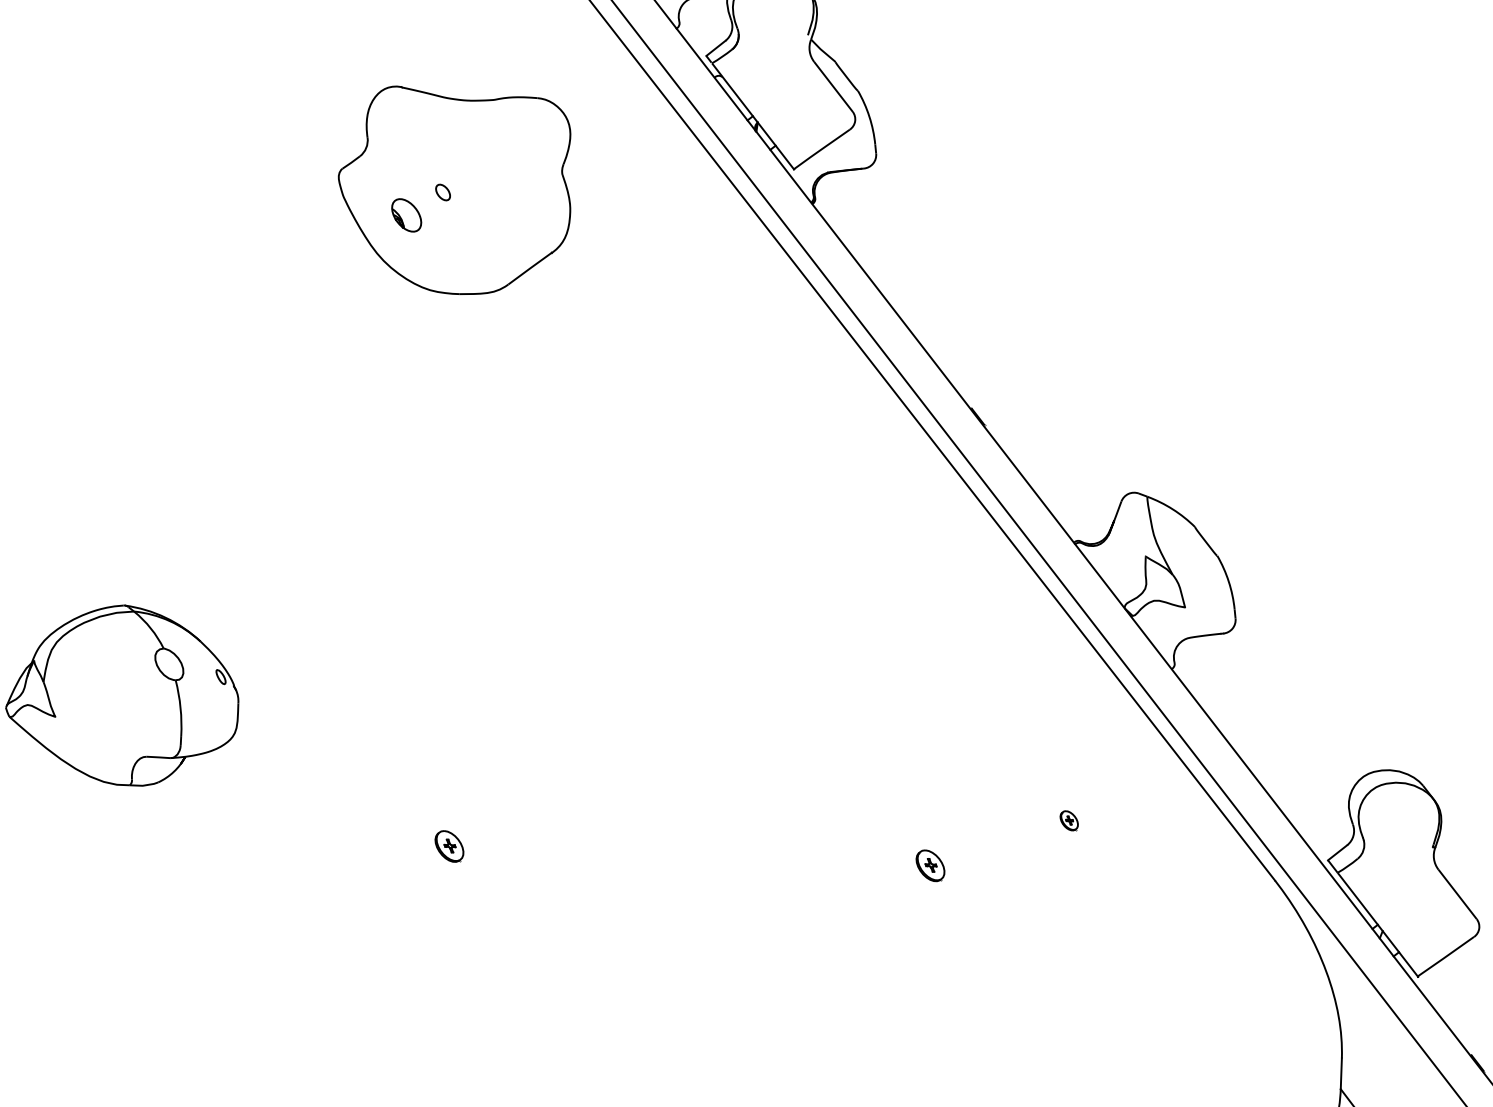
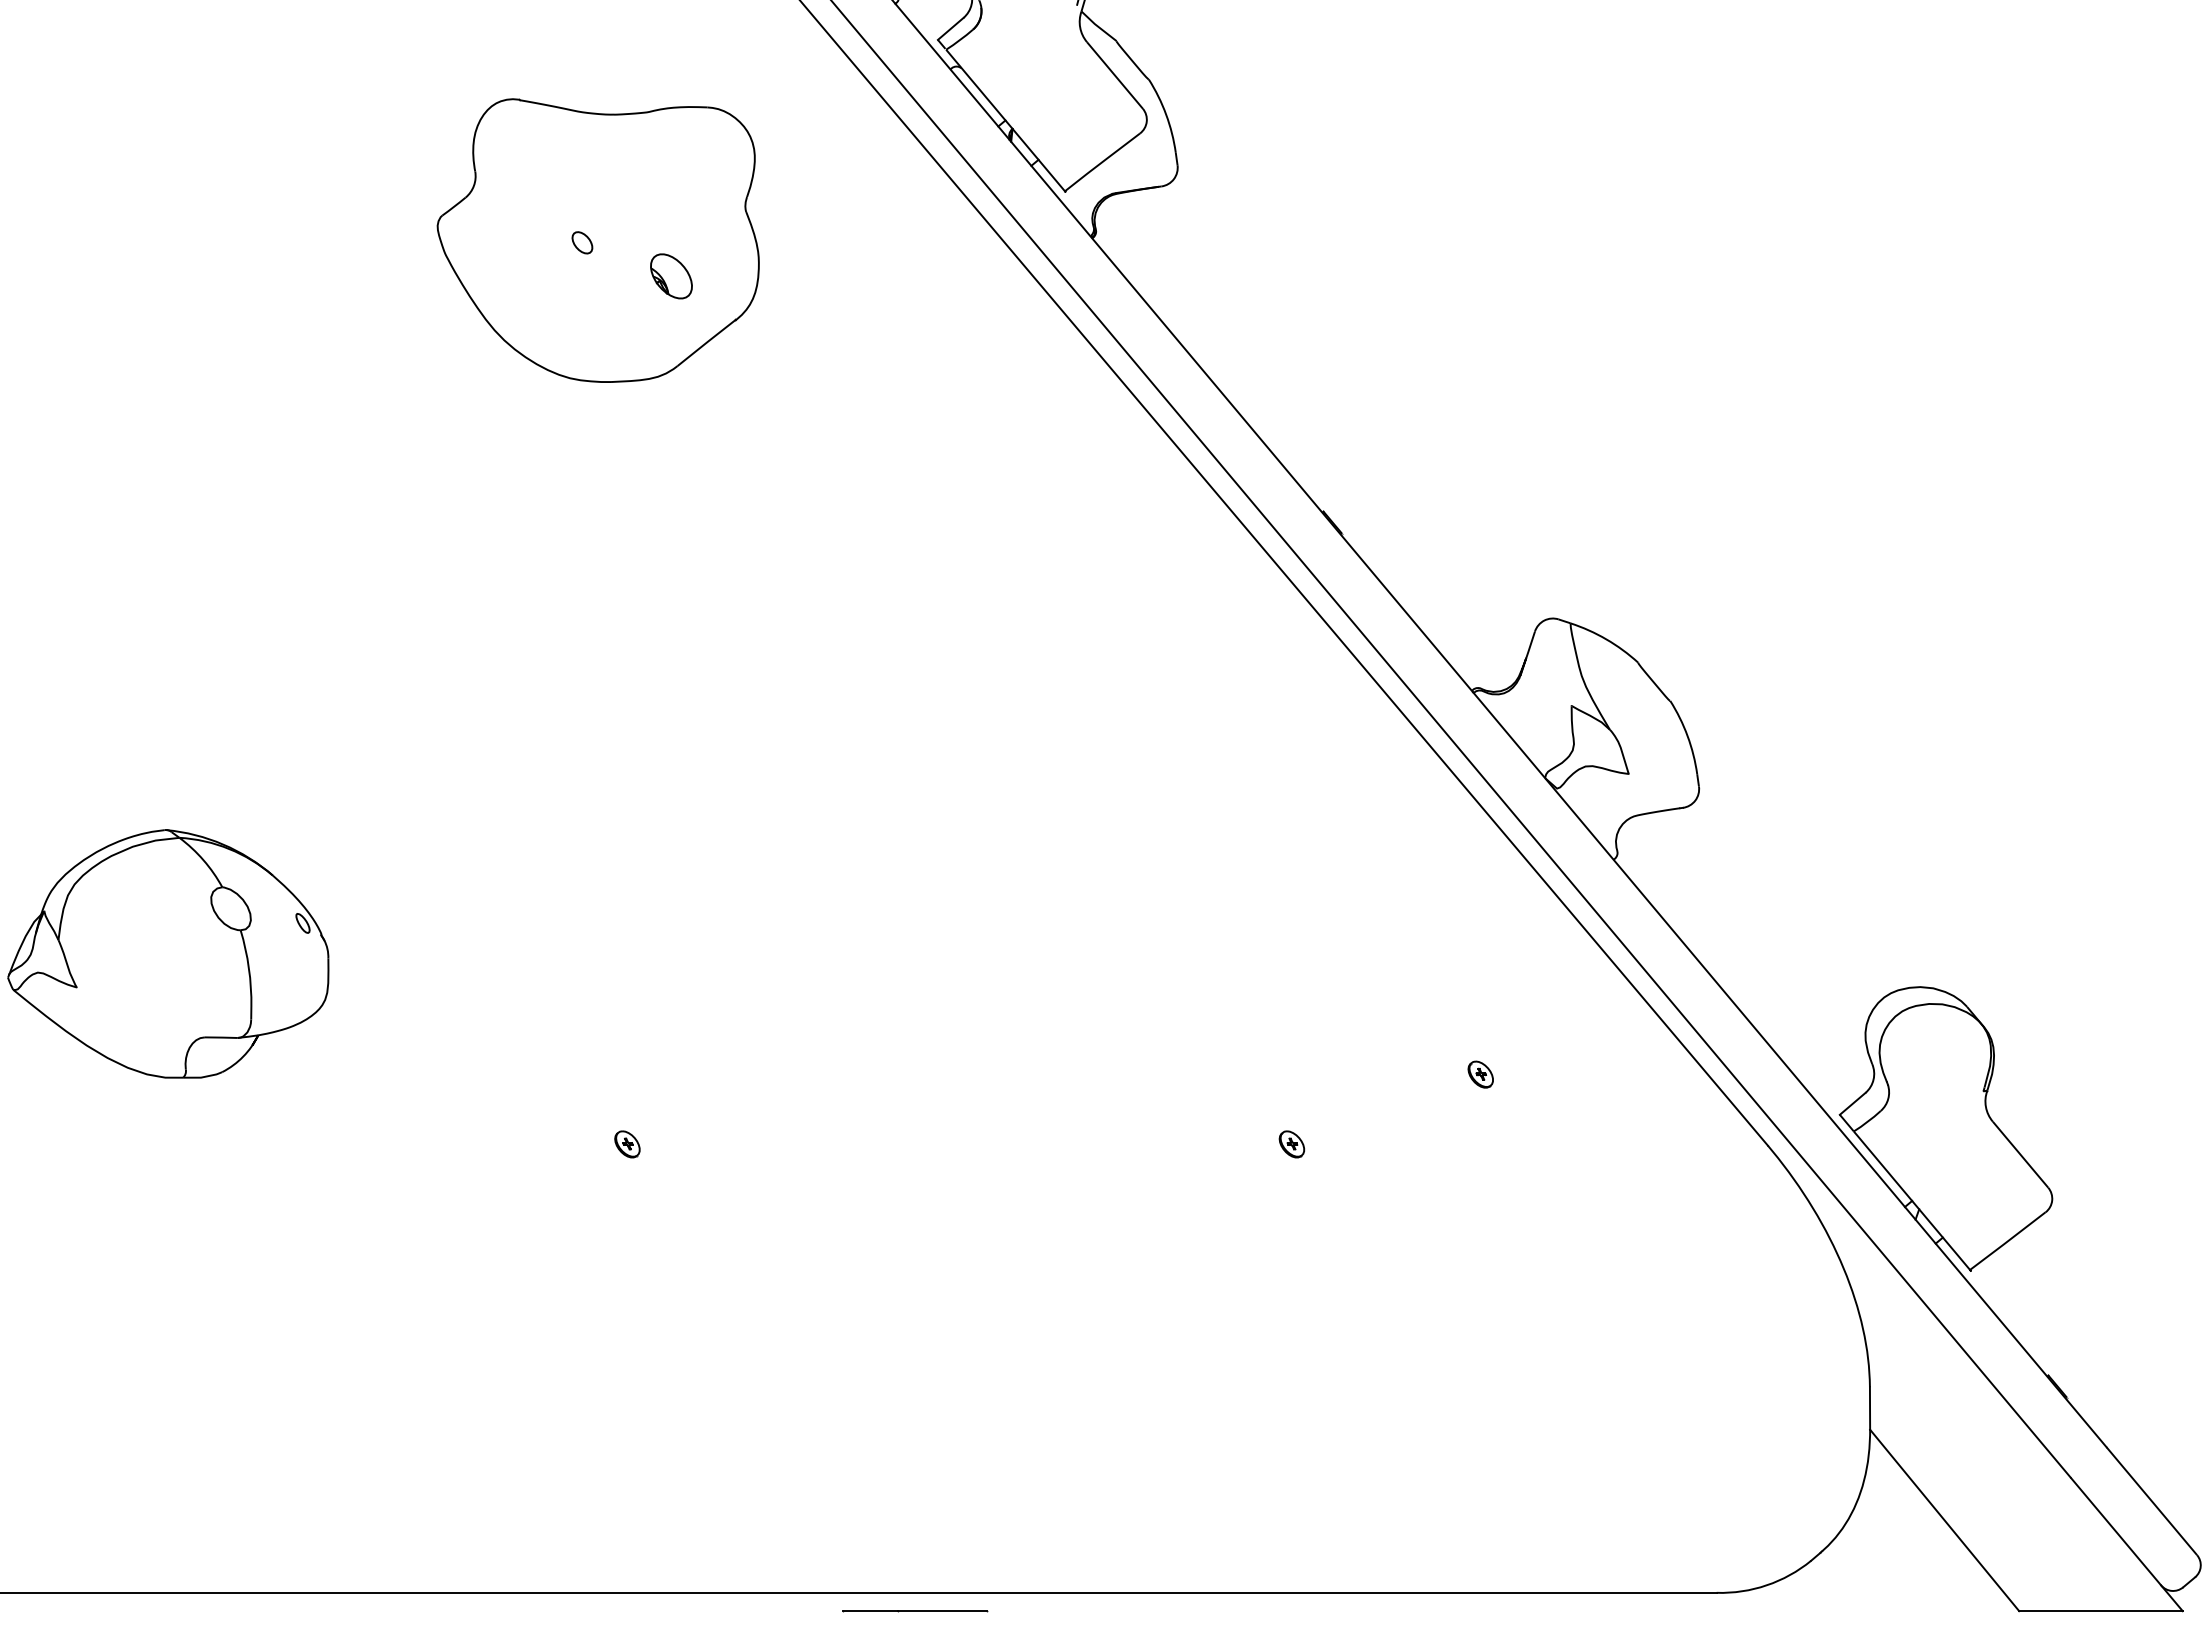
part: (406, 215) -> (671, 276), moved
part: (449, 846) -> (627, 1144), size x0.62
part: (930, 865) -> (1291, 1144), size x0.62

